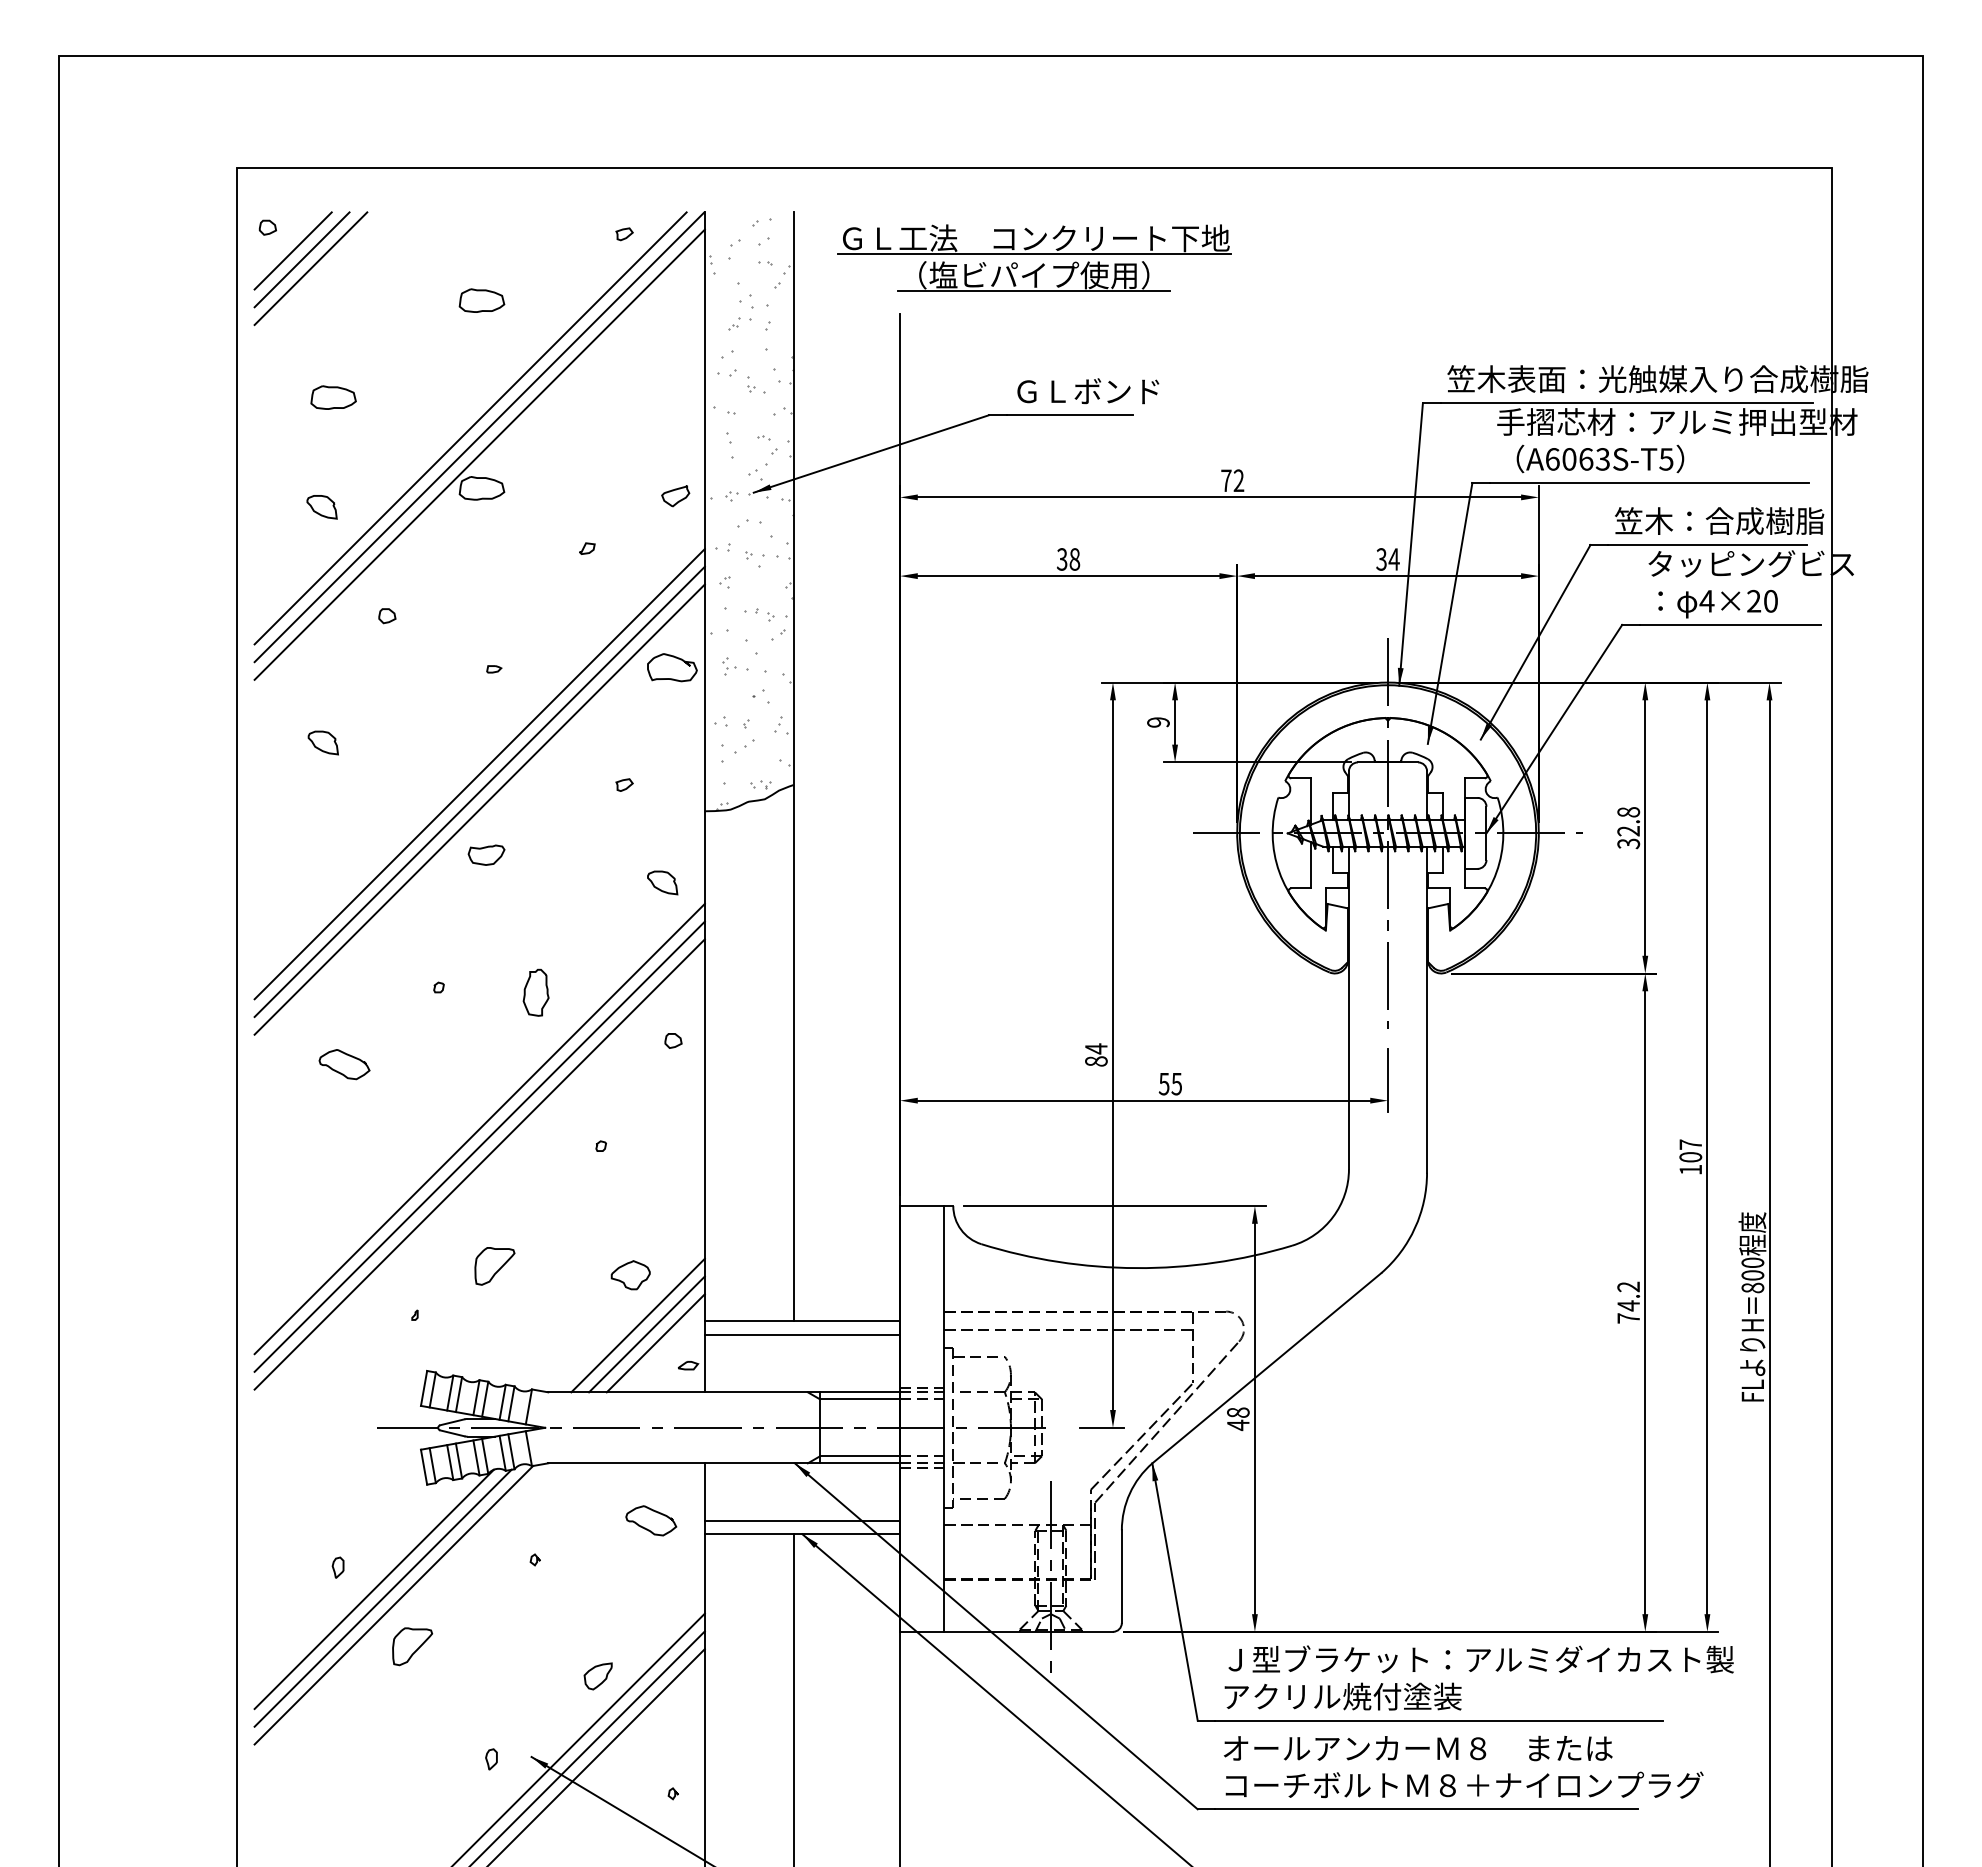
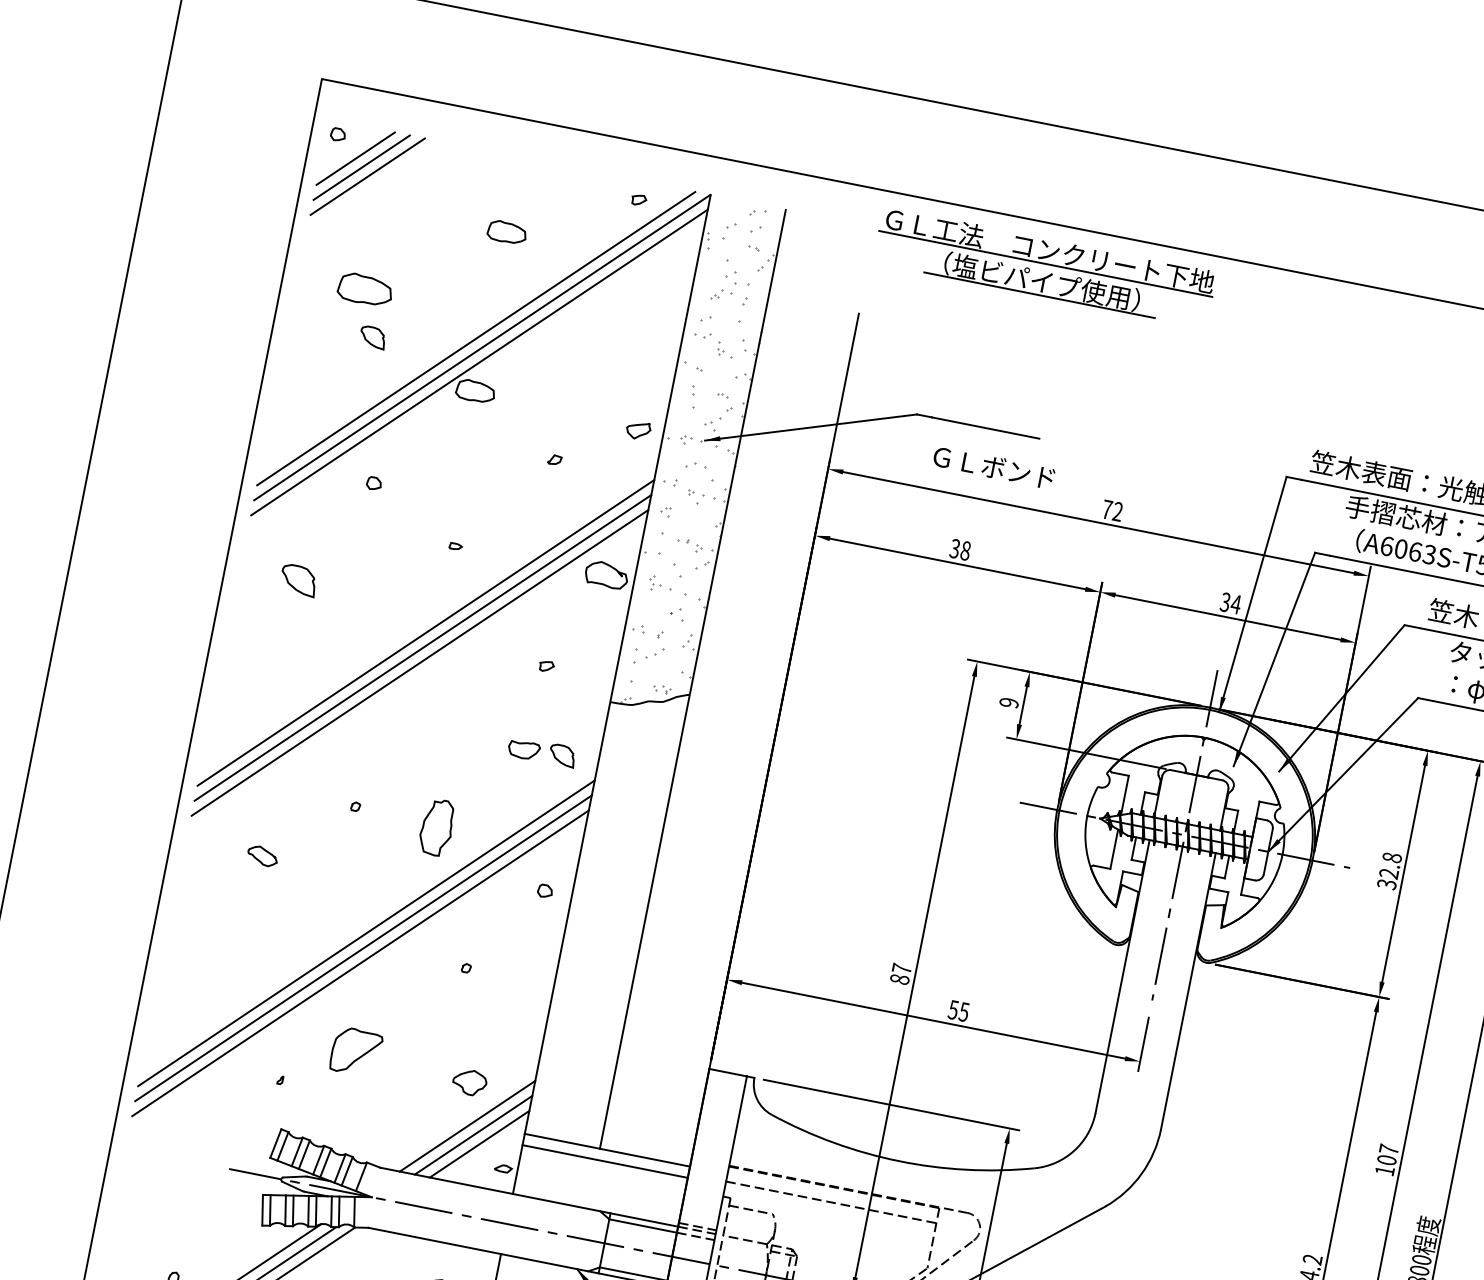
part: (1034, 257) -> (1045, 266), moved
text: (1088, 391) -> (994, 467), moved
part: (333, 397) -> (365, 289), size x1.4
part: (321, 507) -> (372, 337), moved
part: (322, 742) -> (298, 579), size x1.4
part: (486, 854) -> (524, 749), moved
part: (535, 992) -> (436, 827), size x1.4
text: (1096, 1048) -> (902, 968), 84 -> 87
part: (344, 1064) -> (262, 856), size x0.7
part: (494, 1266) -> (355, 1052), size x1.4

